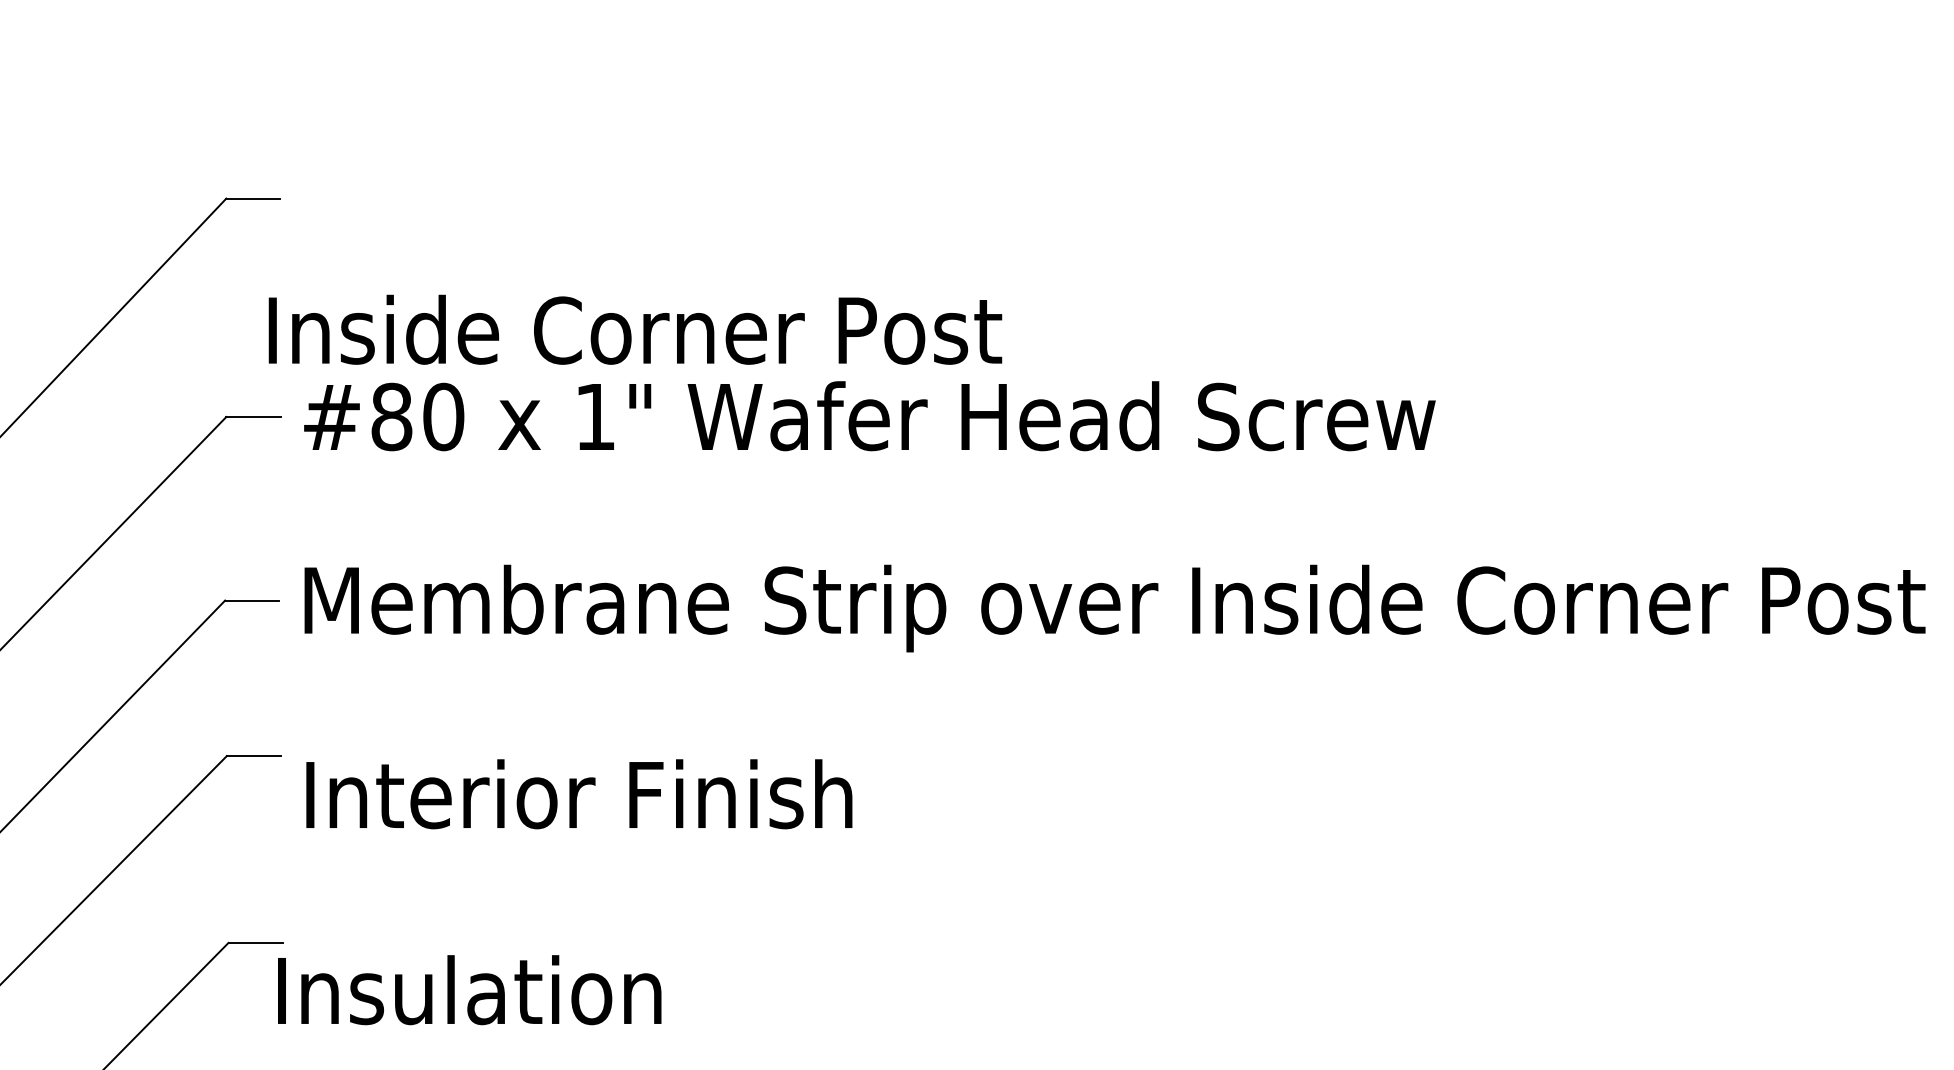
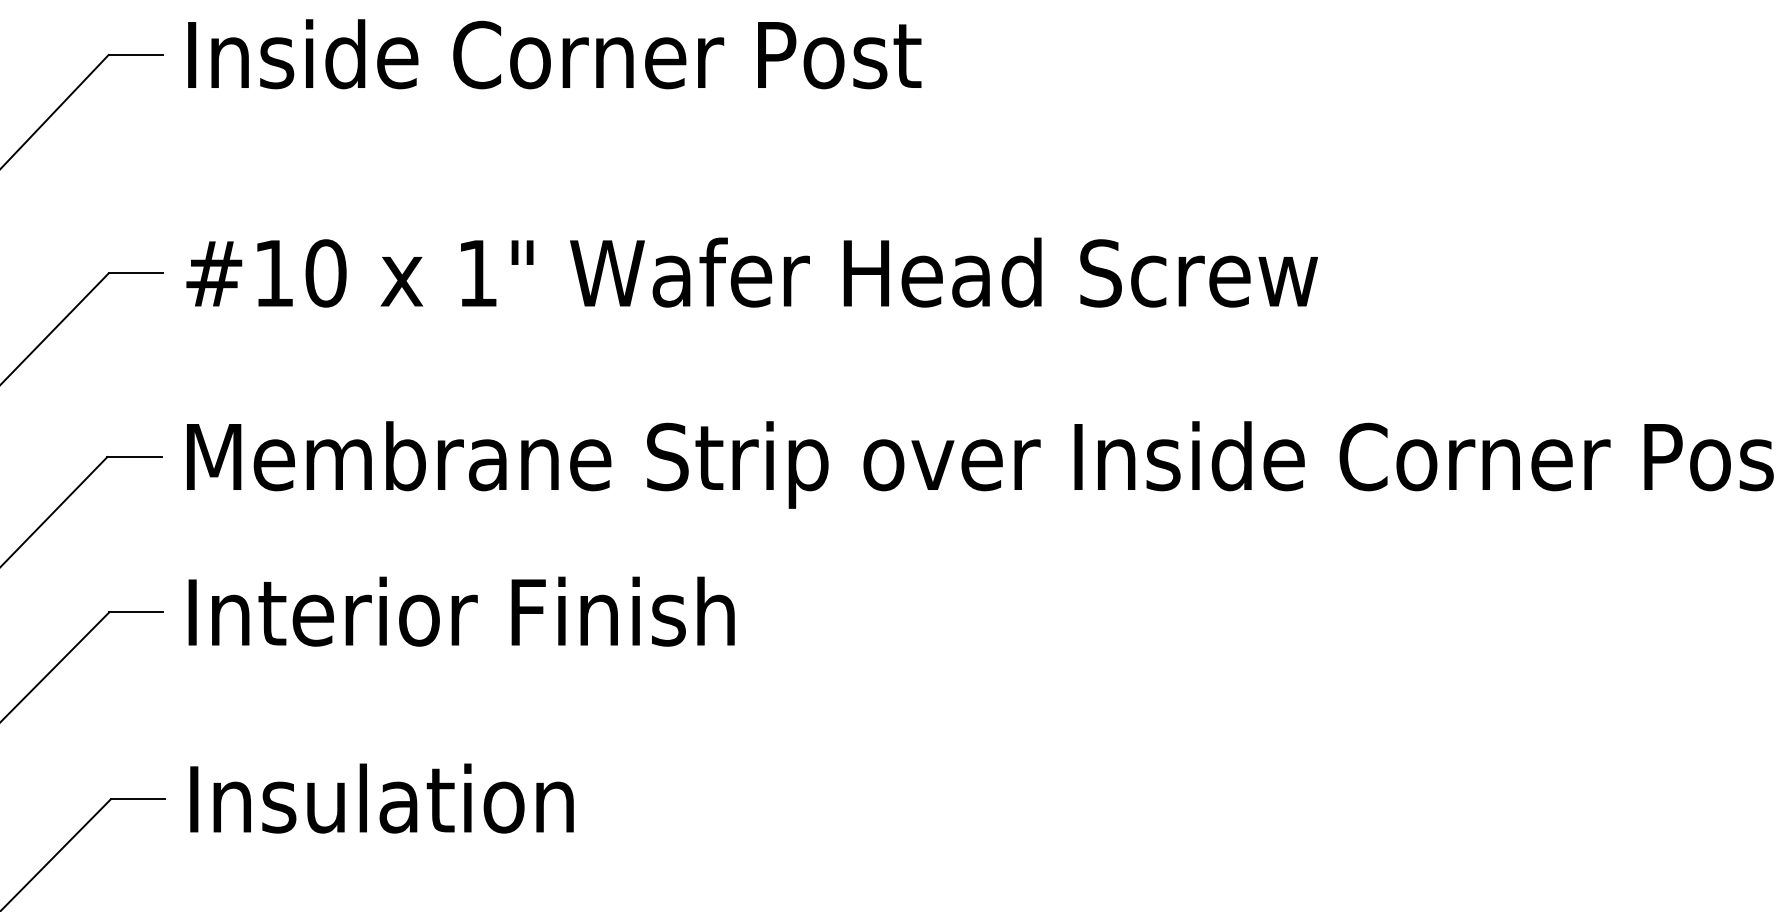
text: (635, 329) -> (554, 53), moved
text: (391, 416) -> (273, 272), #80 -> #10
text: (579, 794) -> (461, 611), moved
text: (469, 990) -> (381, 798), moved

